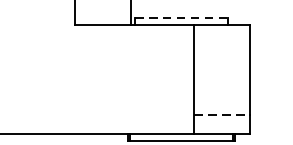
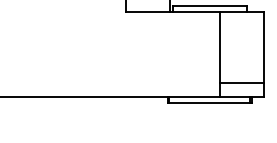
line: (180, 18) -> (209, 6), dashed -> solid
line: (222, 114) -> (242, 82), dashed -> solid

